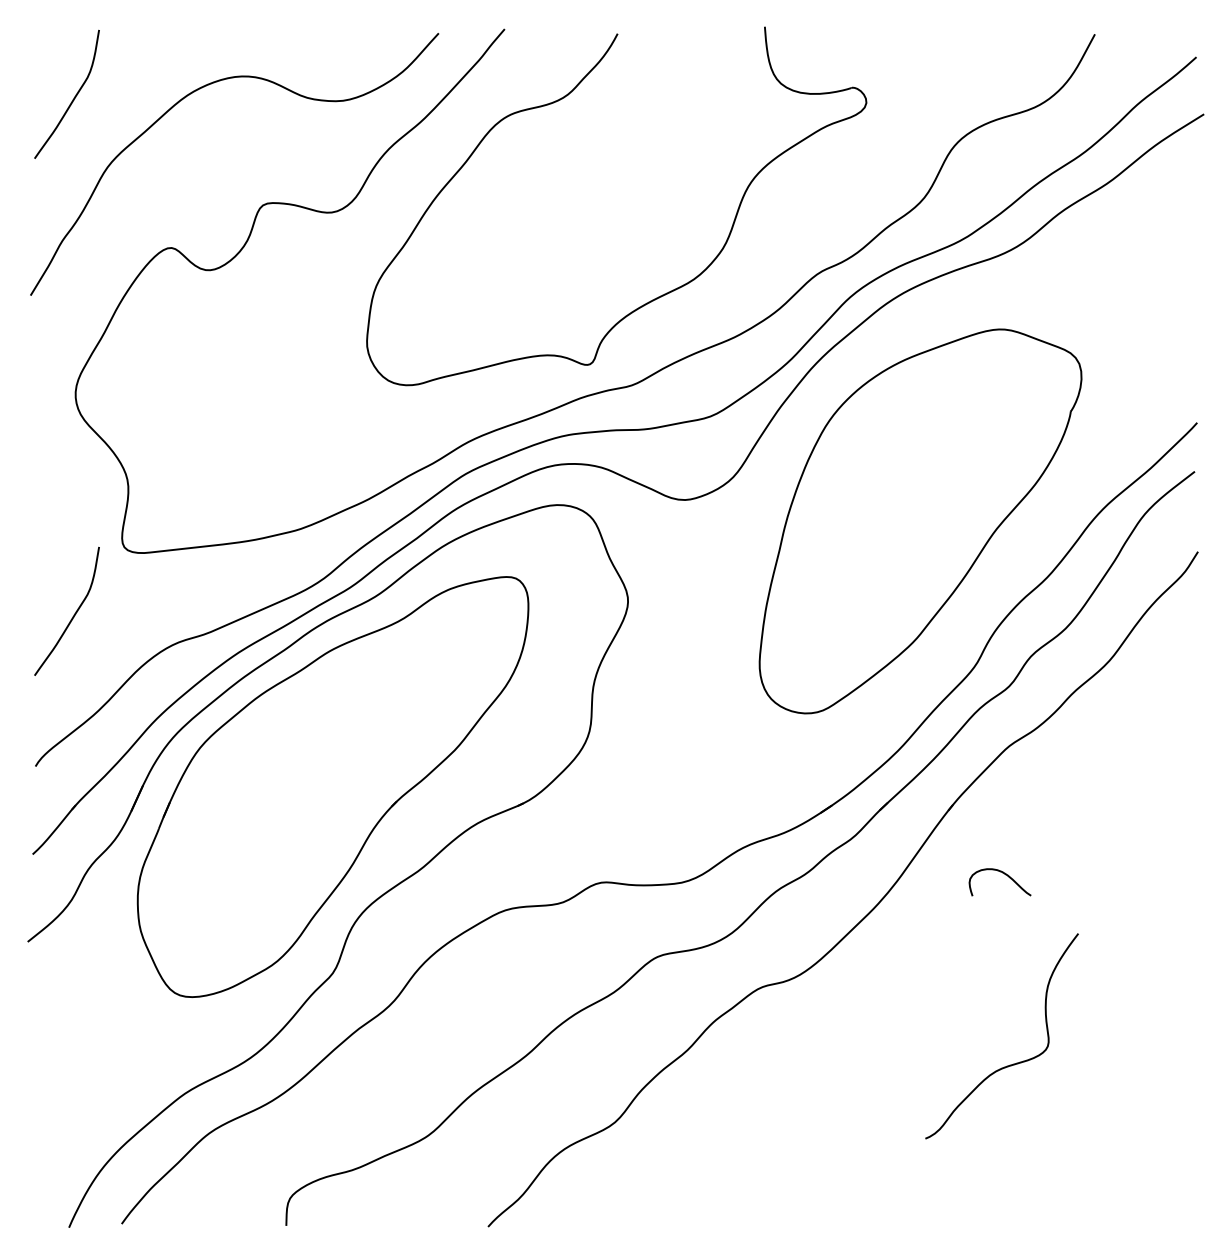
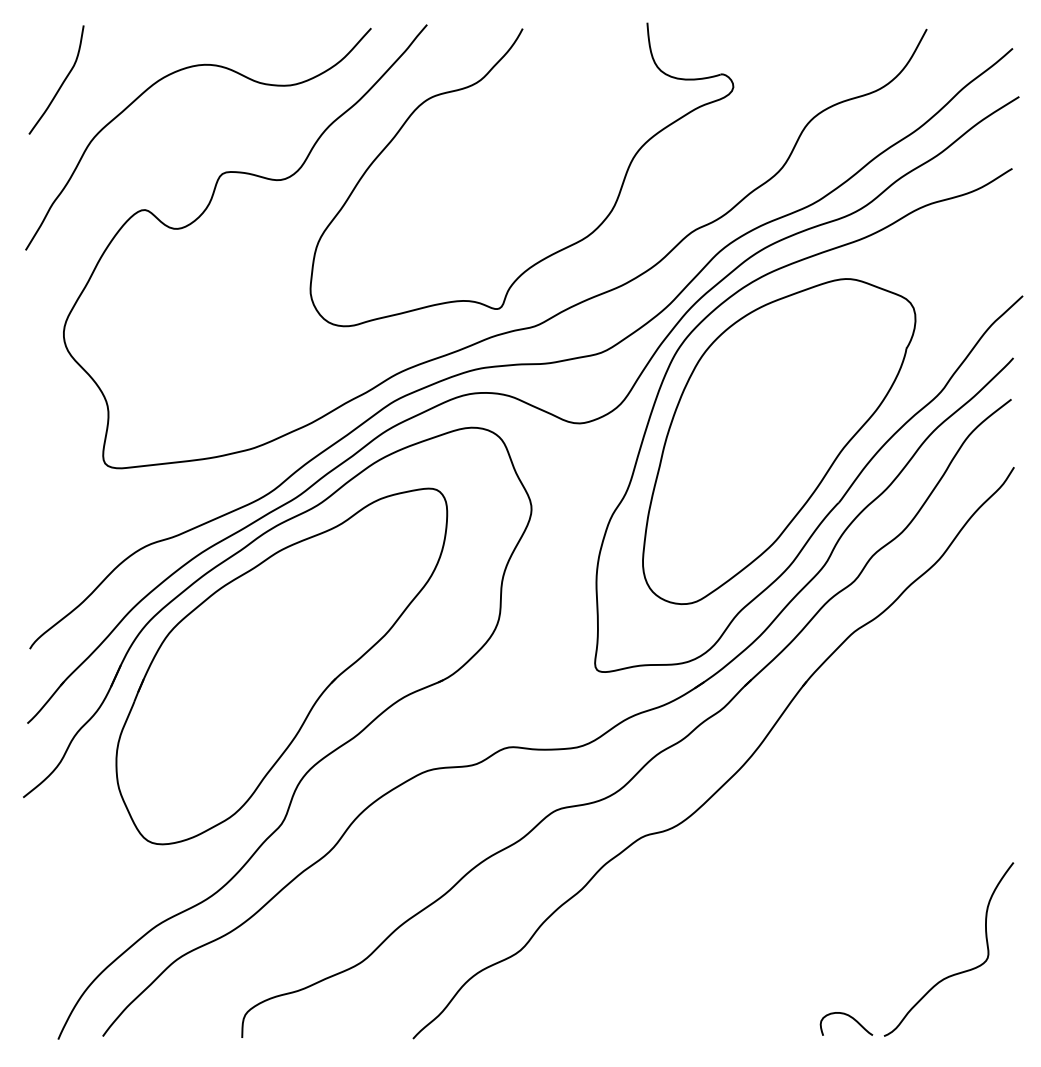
part: (1020, 551) -> (863, 467), added
curve: (72, 616) -> (61, 522), removed
curve: (1005, 875) -> (851, 1018), moved
curve: (1010, 1064) -> (956, 973), moved

